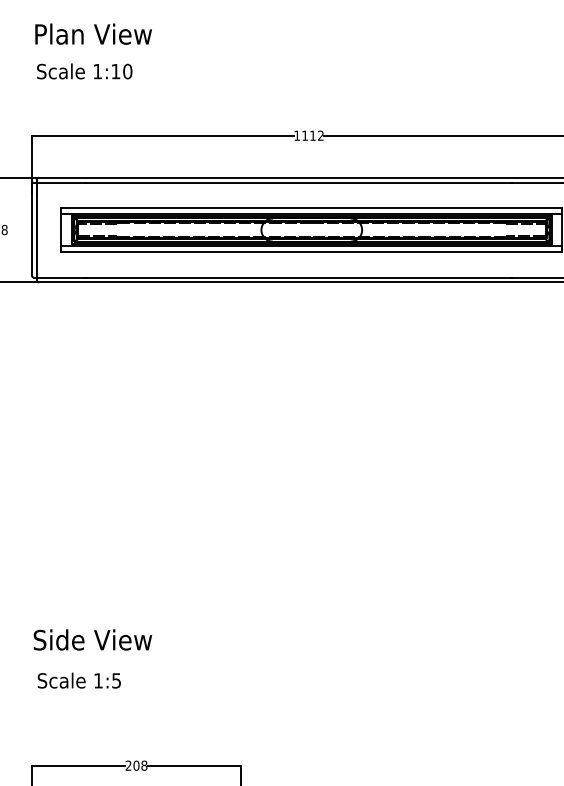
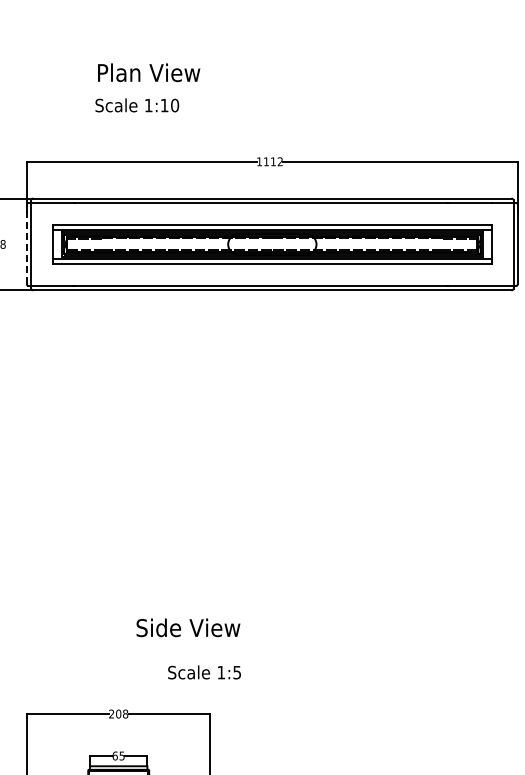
text: (94, 33) -> (149, 72), moved
text: (84, 71) -> (137, 105), moved
line: (31, 228) -> (26, 243), solid -> dashed
text: (92, 639) -> (188, 627), moved
text: (79, 680) -> (204, 672), moved

